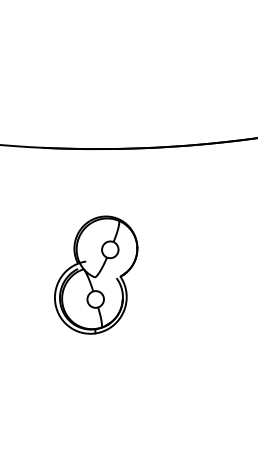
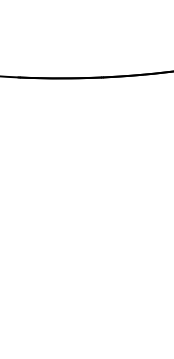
part: (96, 274) -> (59, 177), removed

